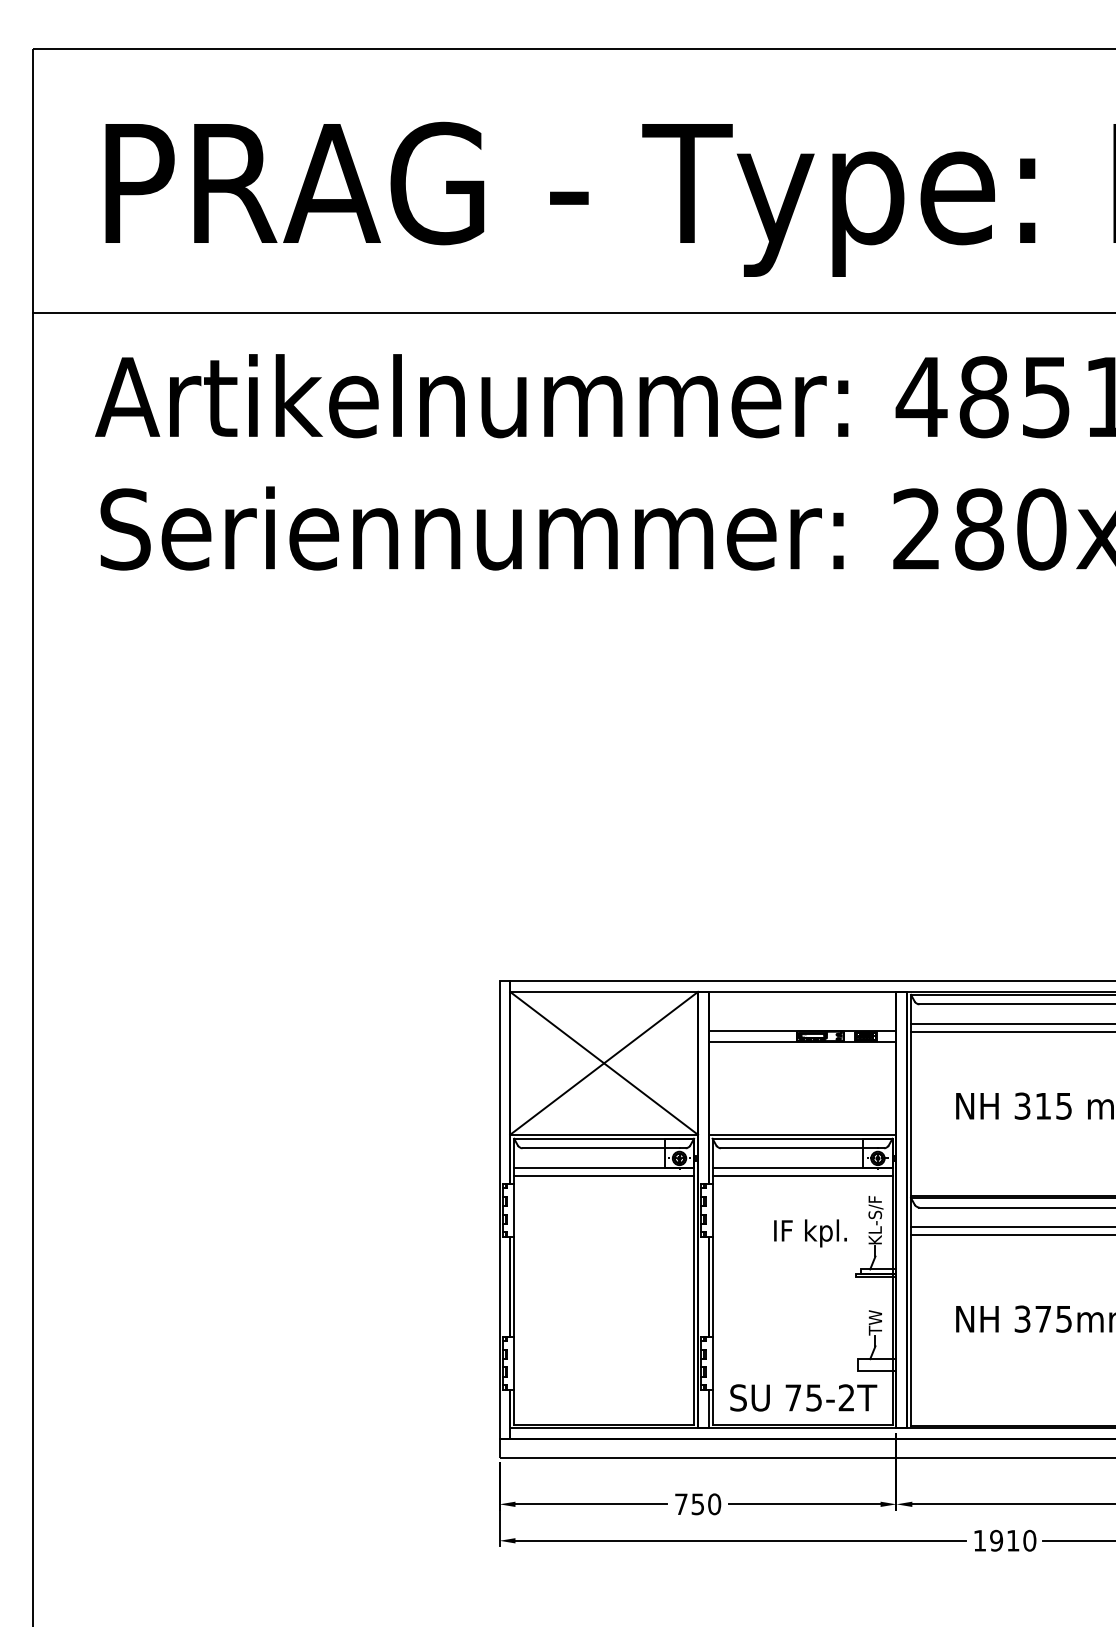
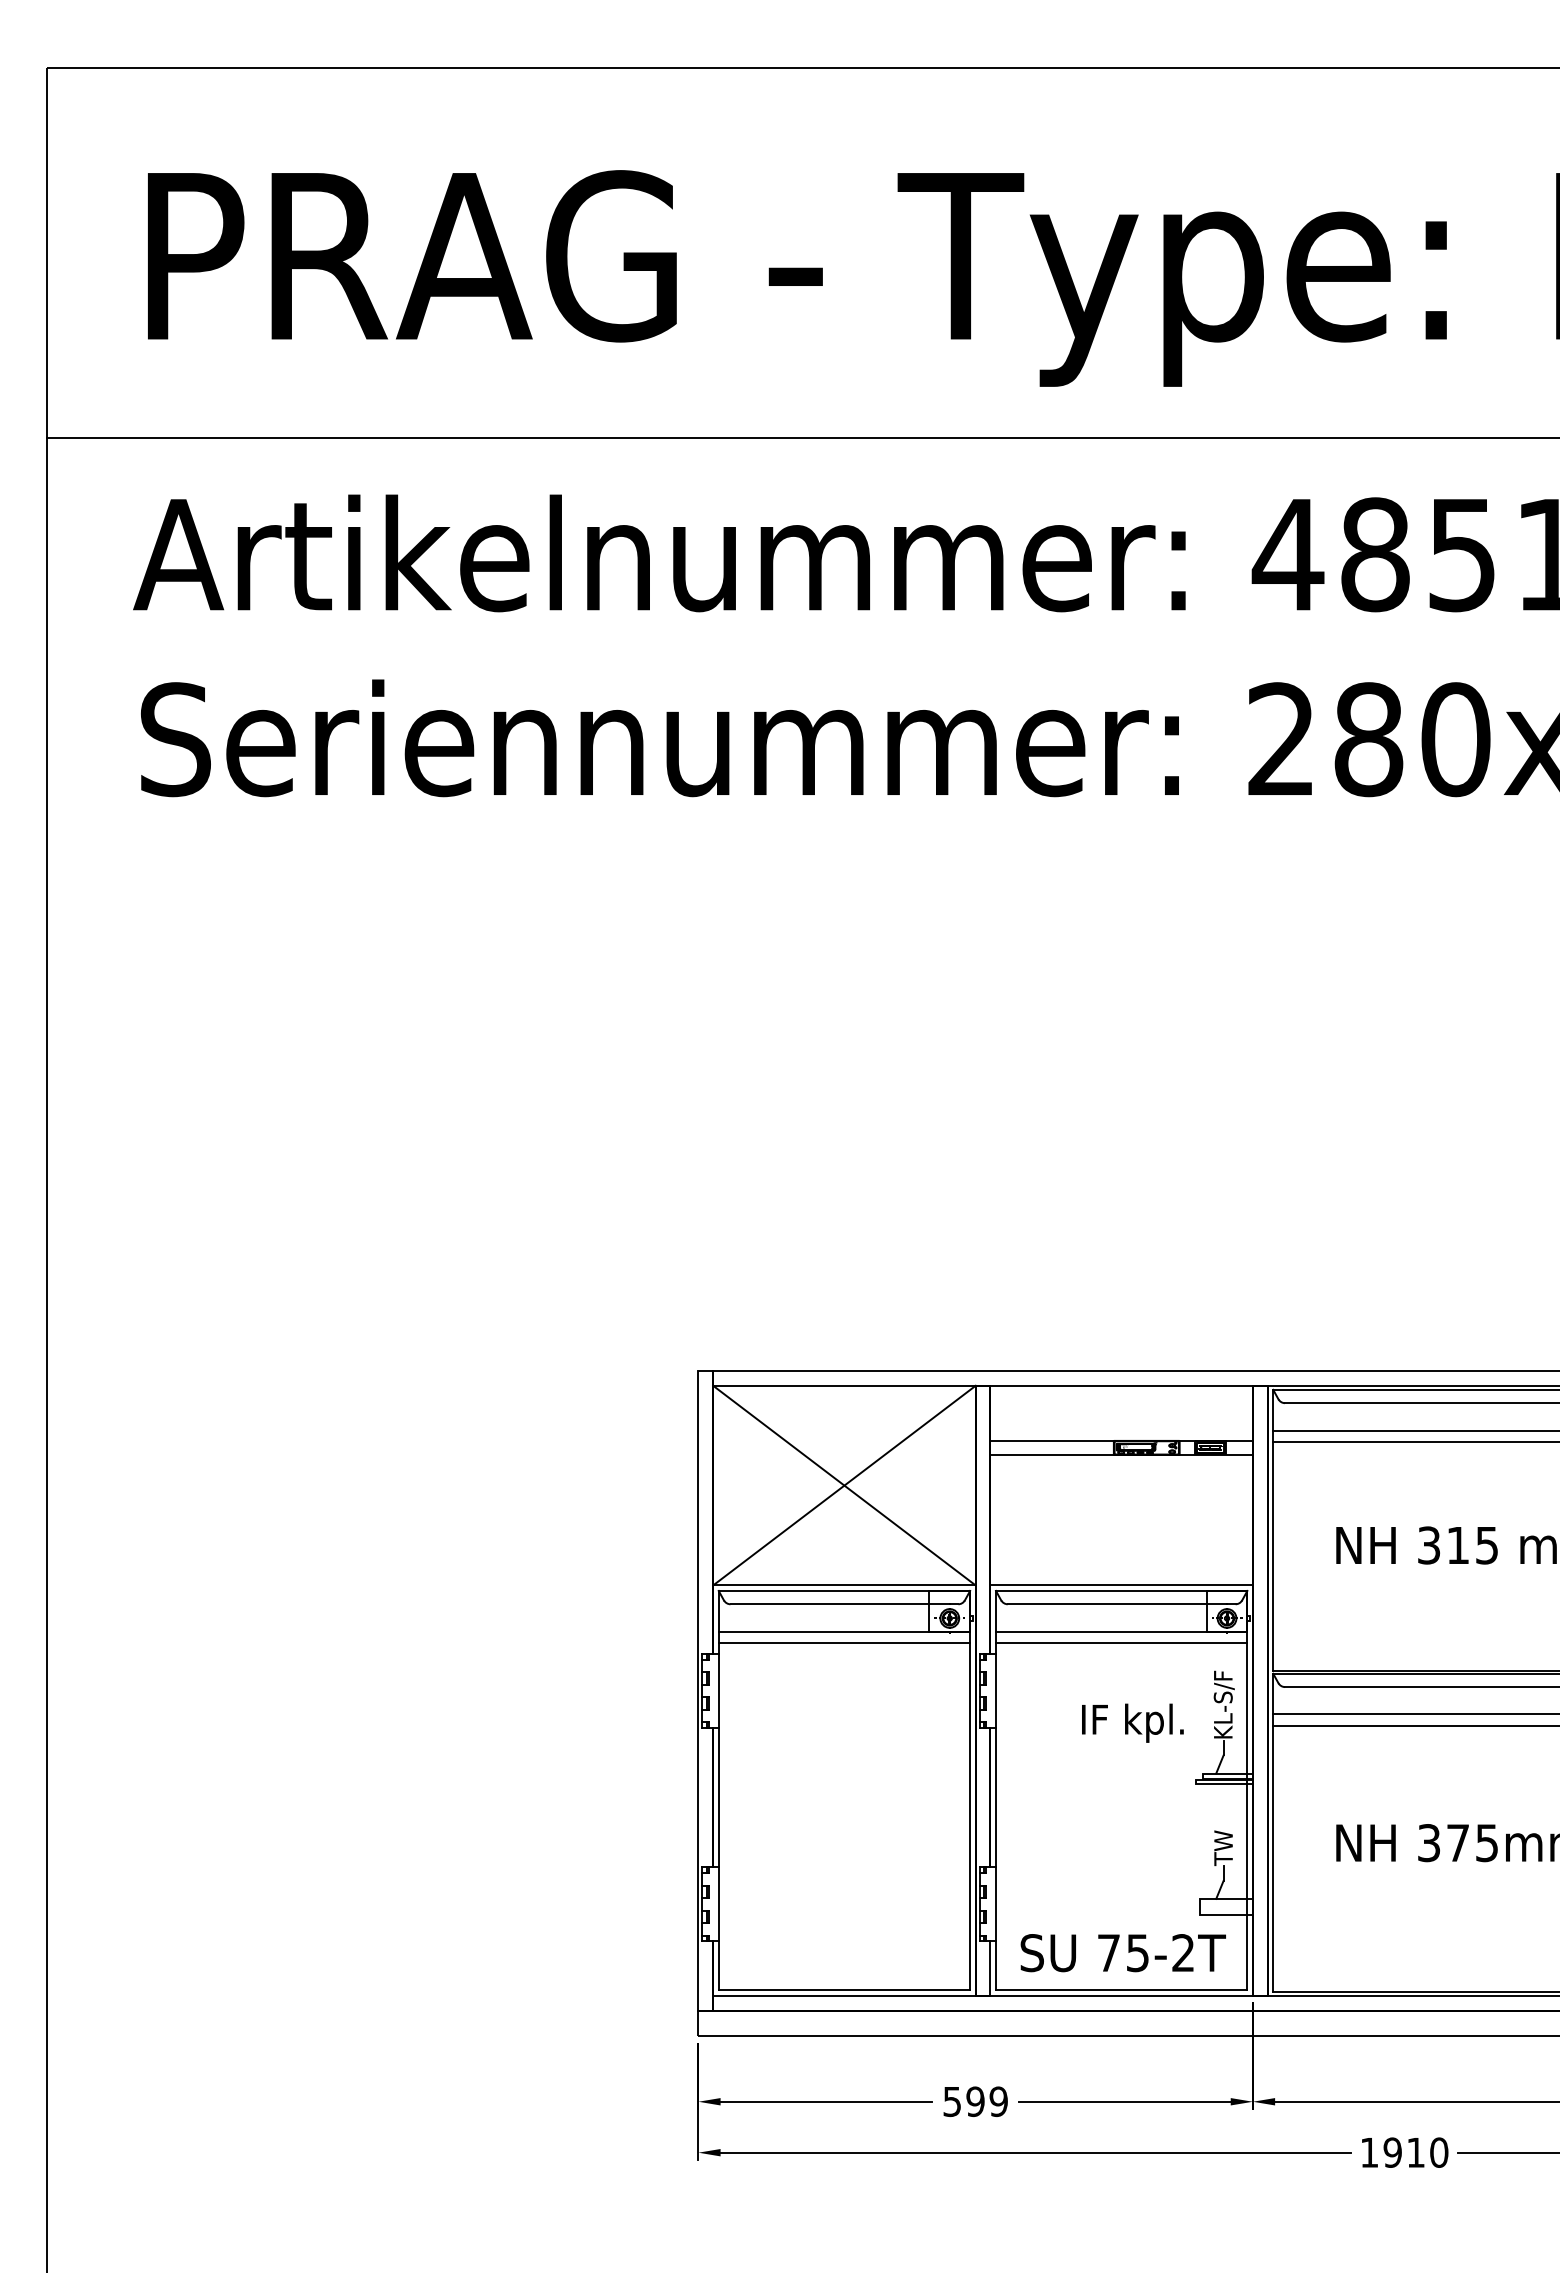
text: (697, 1504) -> (975, 2101), 750 -> 599

